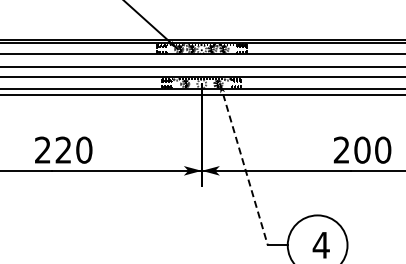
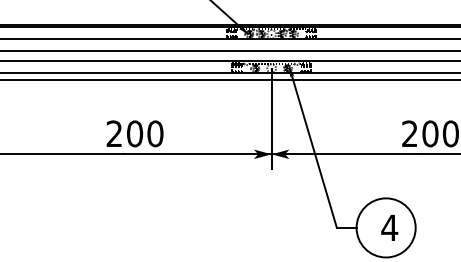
text: (64, 149) -> (135, 133), 220 -> 200
line: (244, 164) -> (313, 148), dashed -> solid

